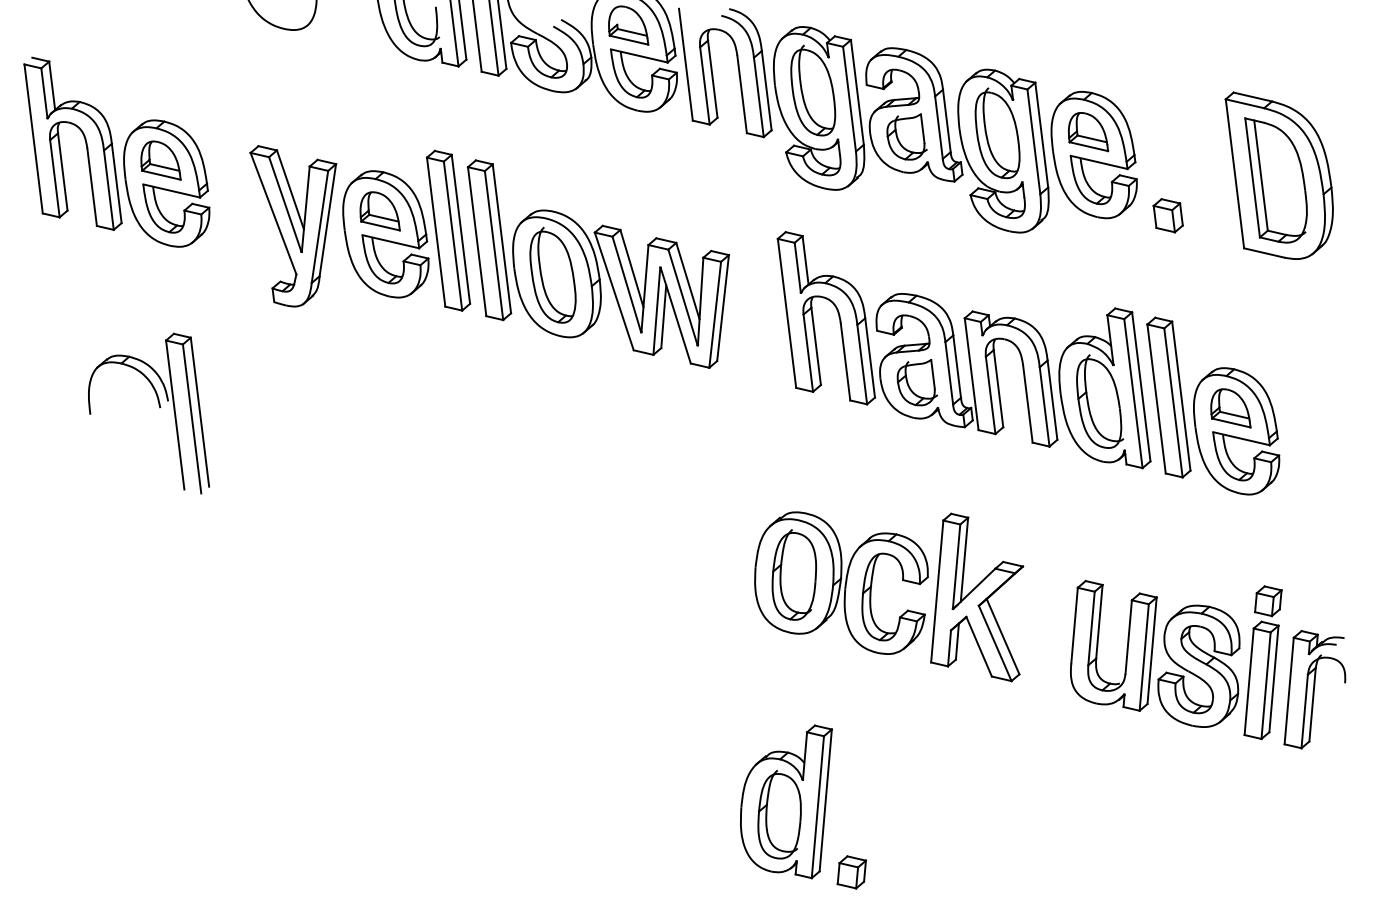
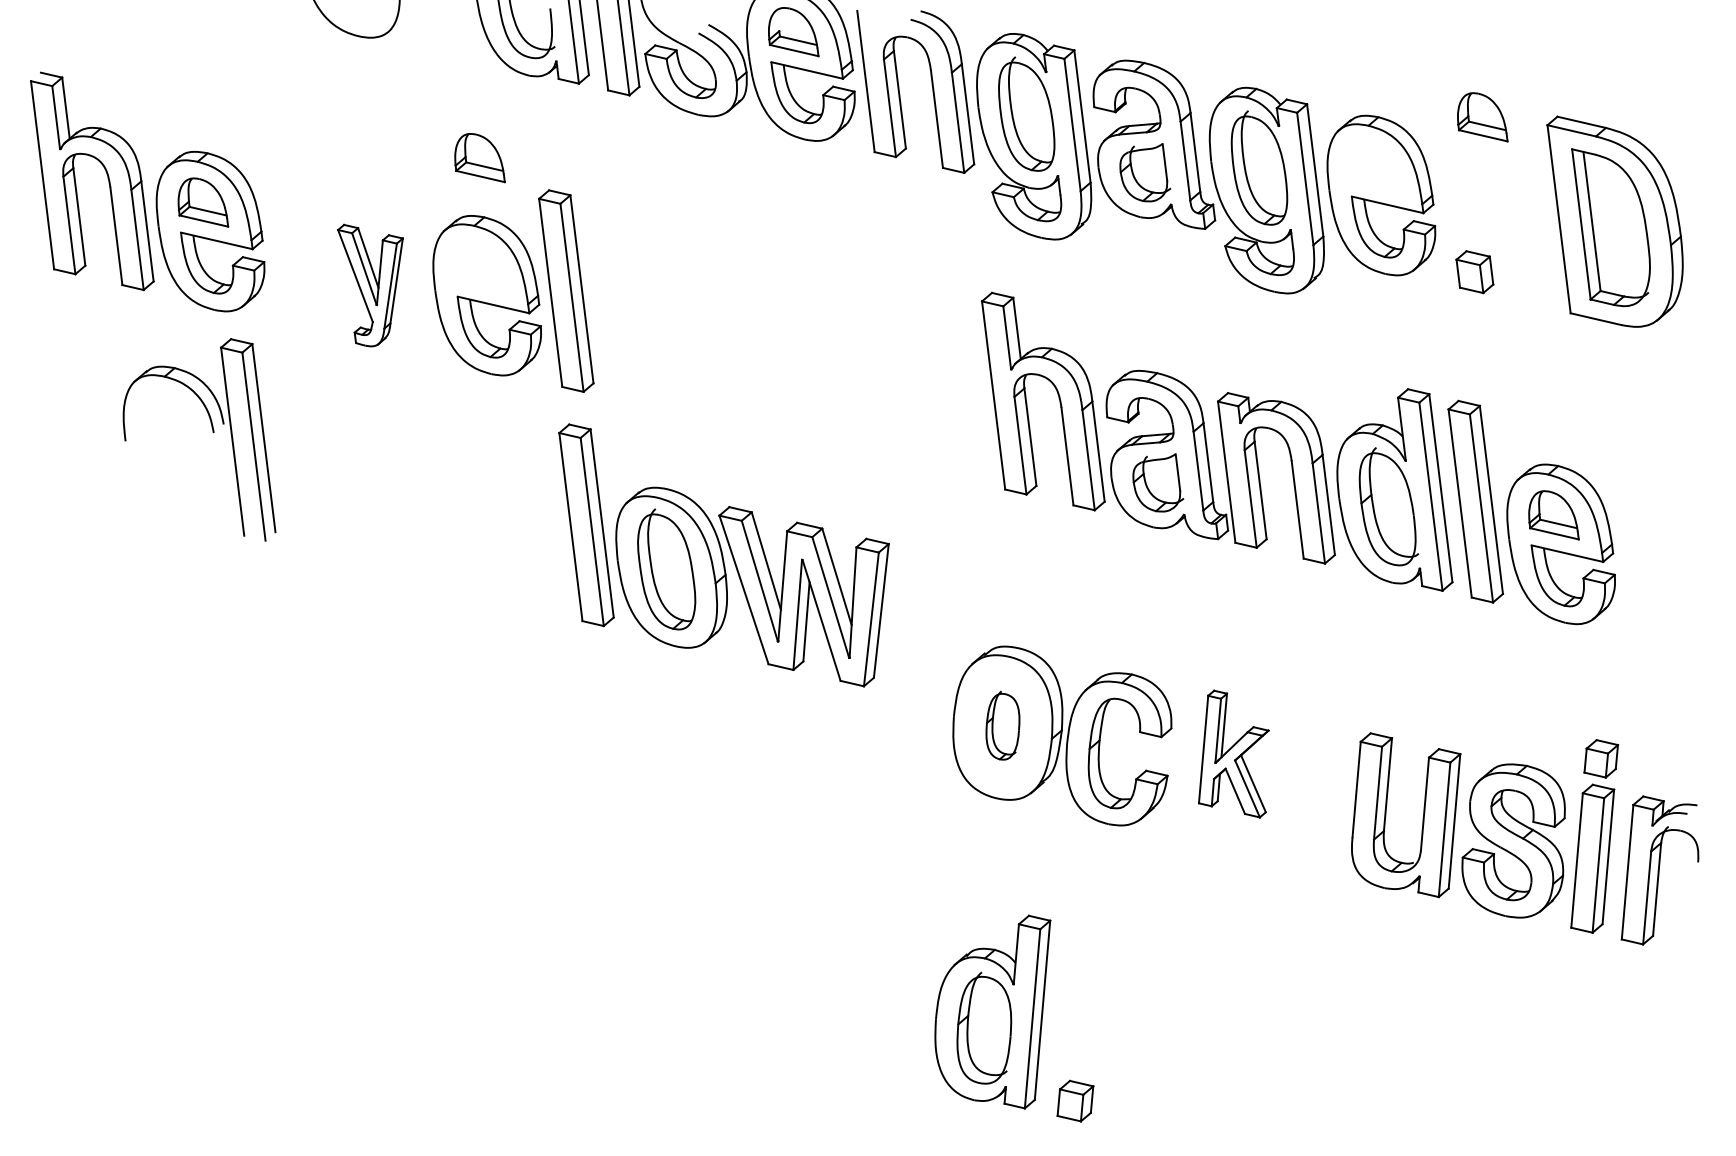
part: (1088, 132) -> (1482, 117), moved
part: (379, 211) -> (479, 158), moved
part: (293, 226) -> (370, 285), size x0.6
part: (597, 263) -> (722, 554), moved
part: (159, 408) -> (212, 433), moved
part: (794, 574) -> (1003, 725), size x0.6
part: (977, 597) -> (1234, 754), size x0.6

